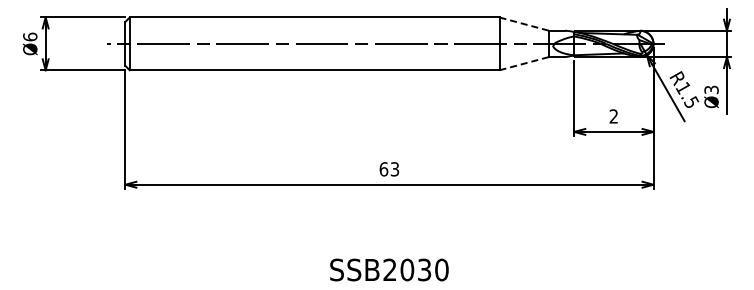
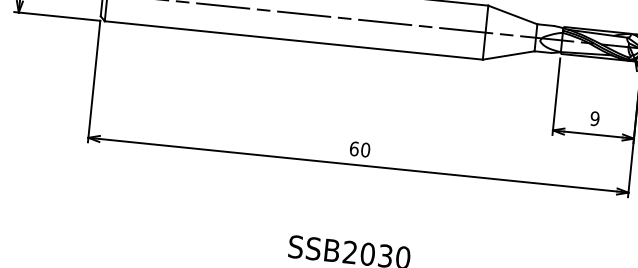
line: (524, 24) -> (513, 15), dashed -> solid
line: (524, 63) -> (509, 55), dashed -> solid
text: (613, 116) -> (594, 118), 2 -> 9
text: (394, 169) -> (365, 150), 63 -> 60

